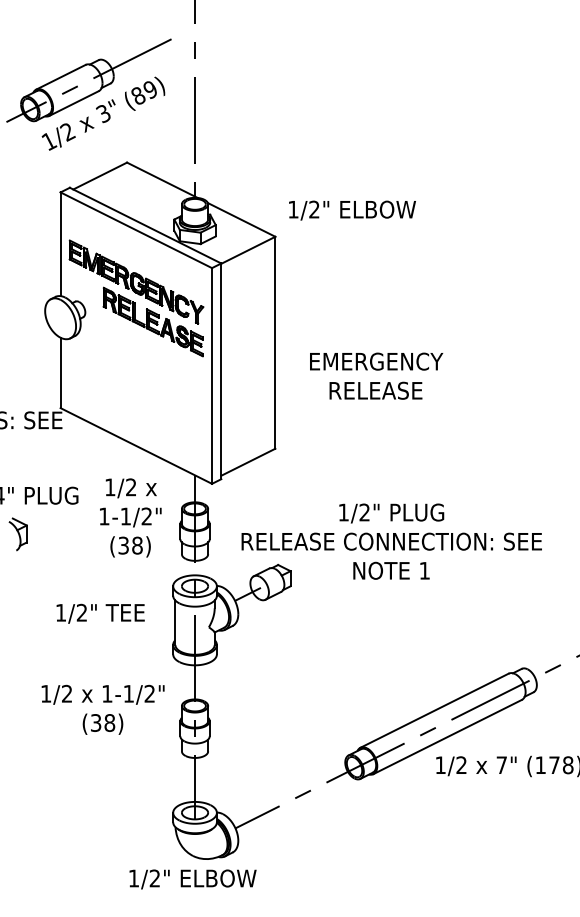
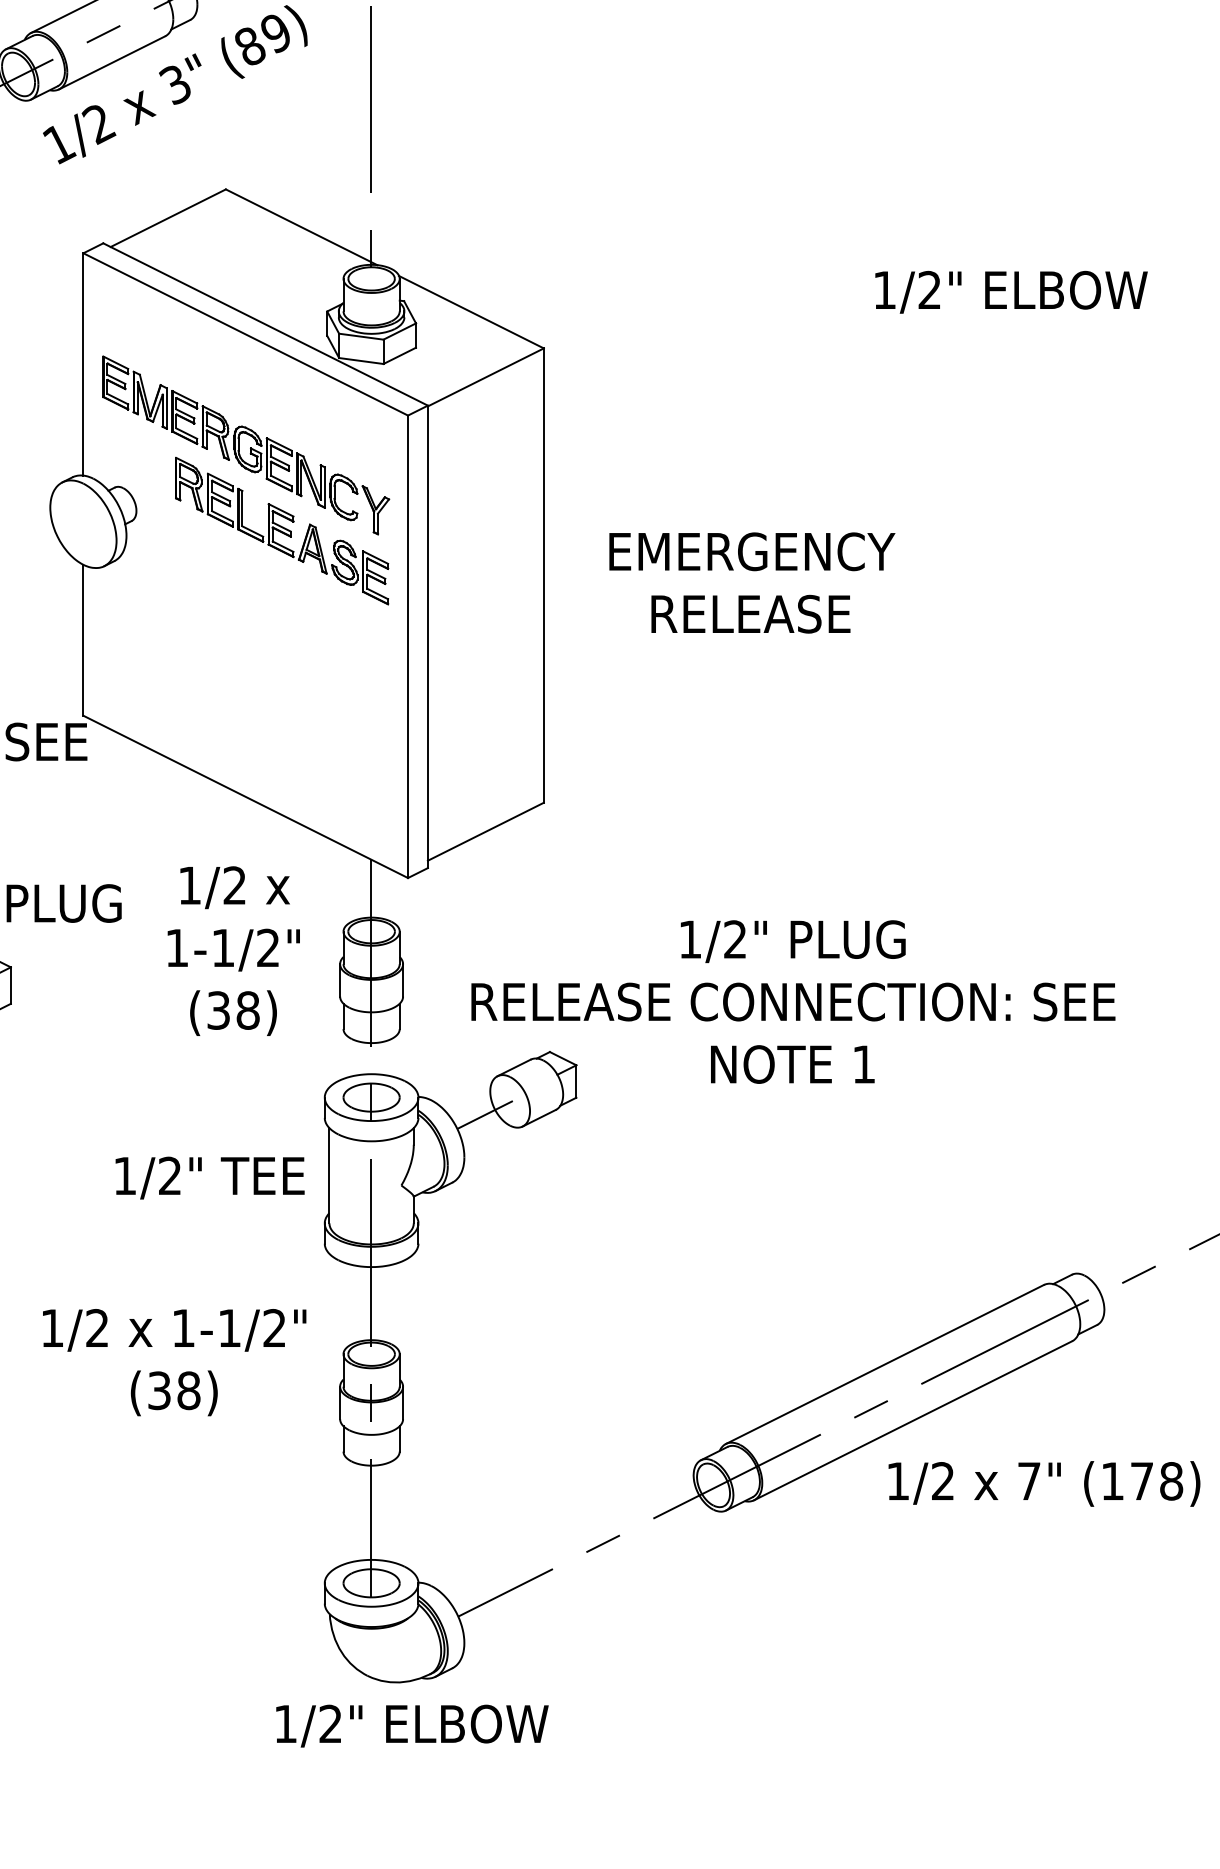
text: (352, 210) -> (1011, 292), moved
text: (376, 375) -> (752, 581), moved
text: (100, 613) -> (209, 1177), moved
text: (192, 879) -> (411, 1726), moved

